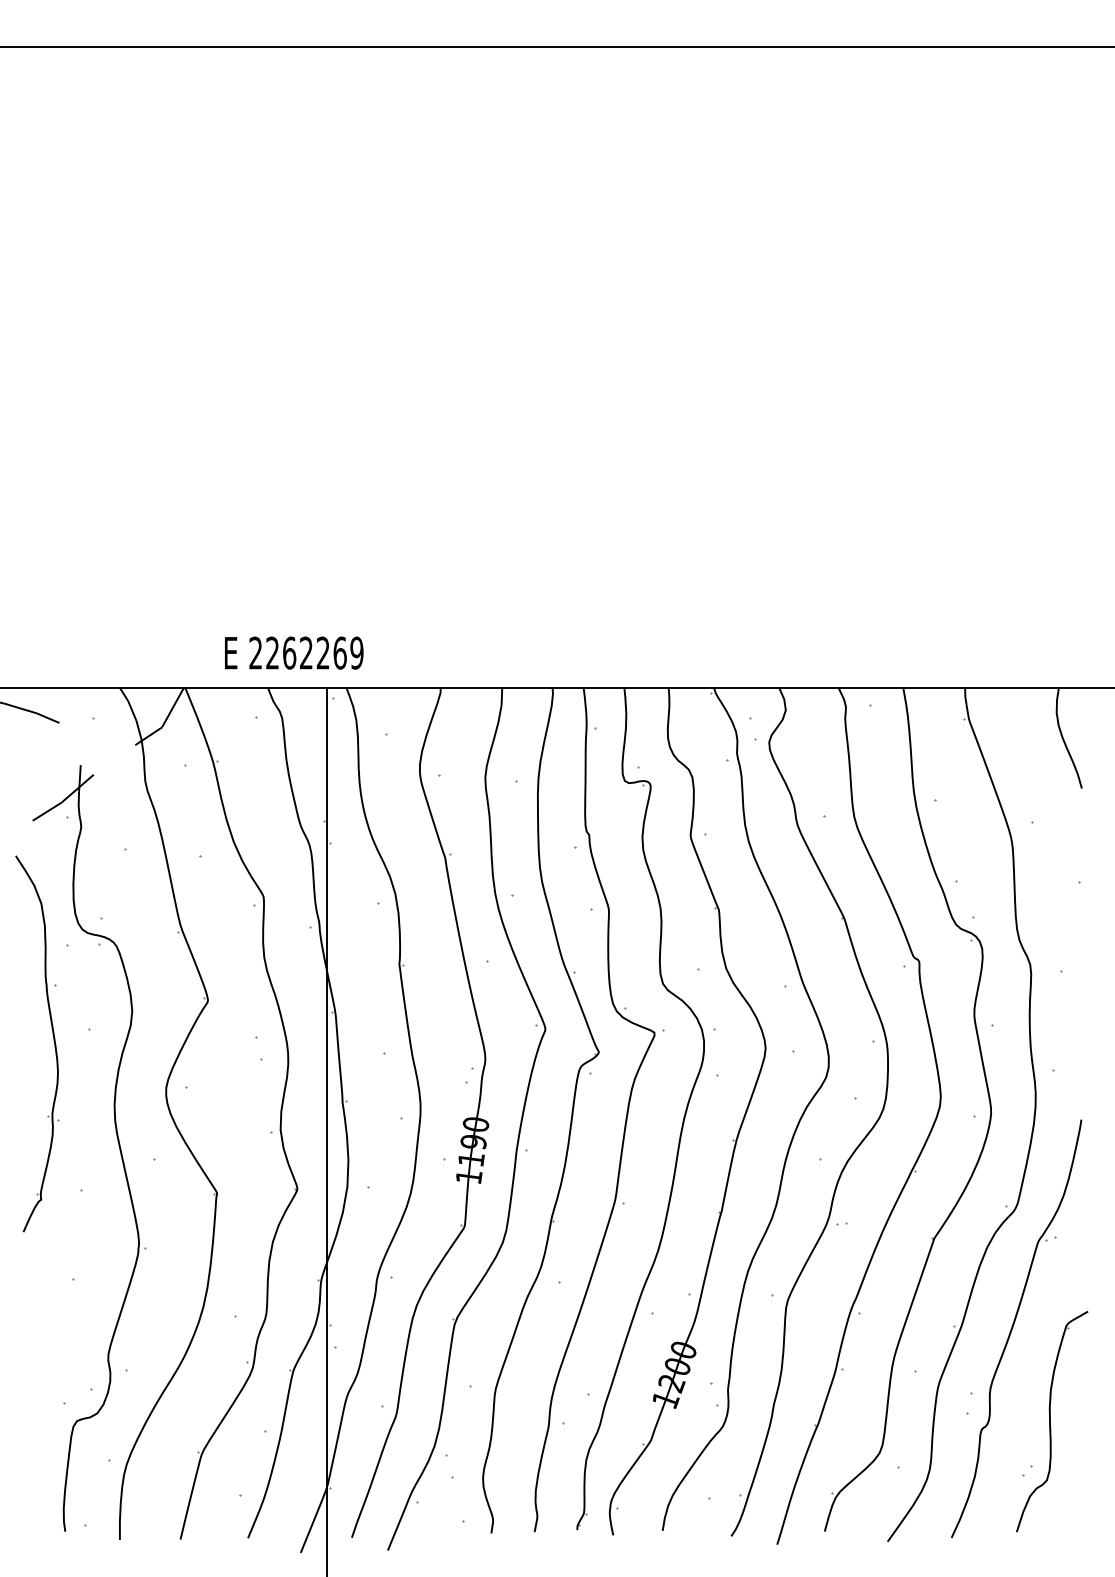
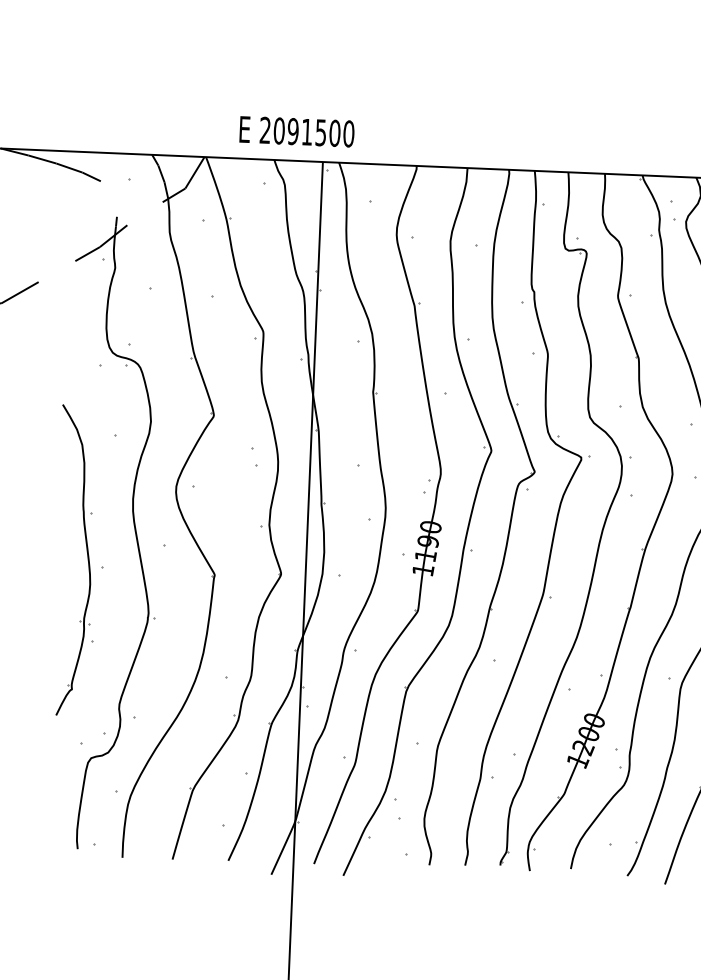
text: (314, 652) -> (313, 131), 2262269 -> 2091500
part: (53, 1041) -> (87, 559), moved

